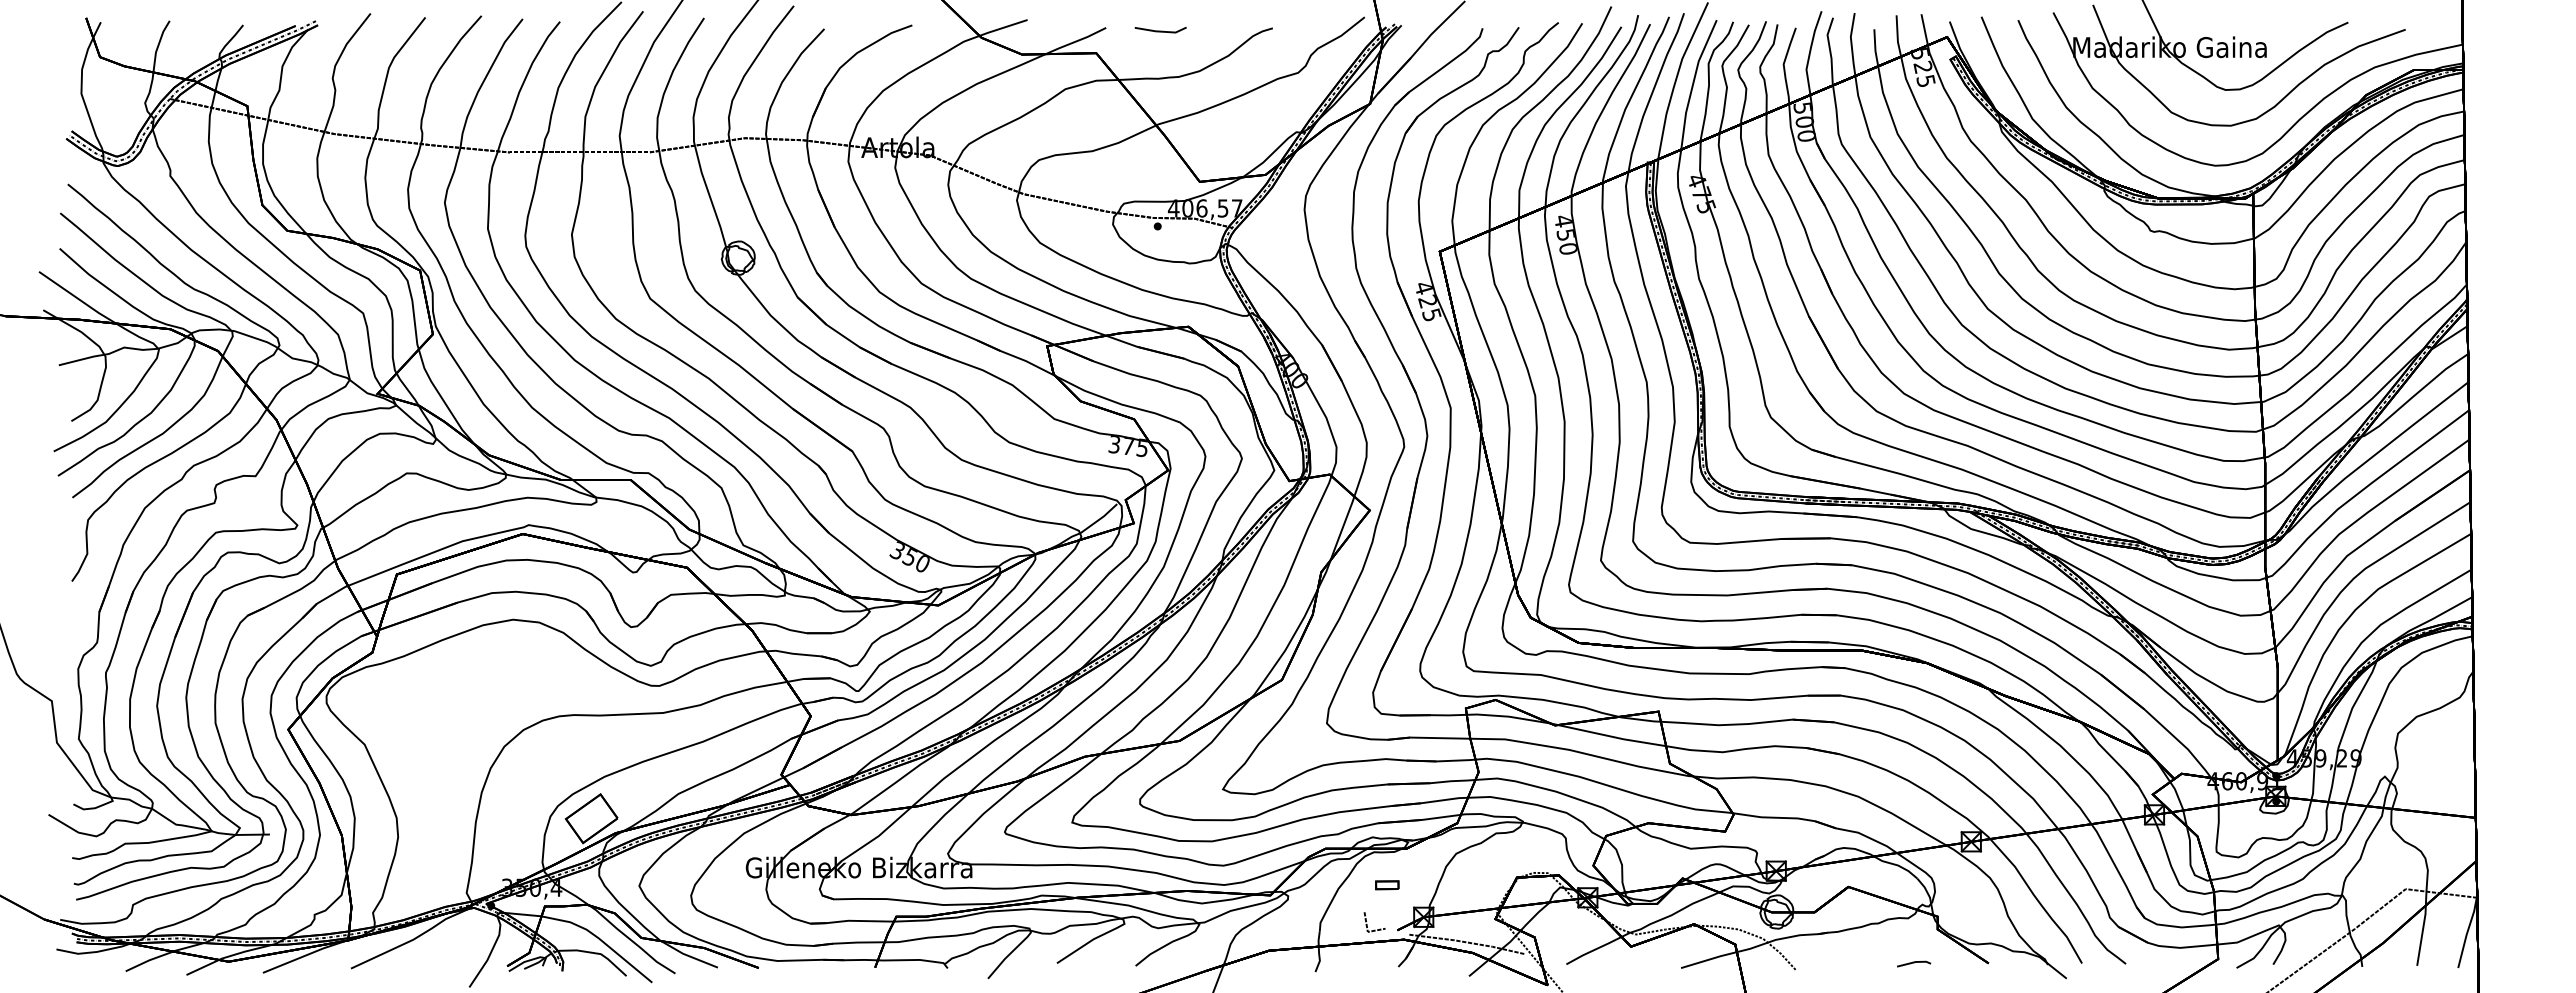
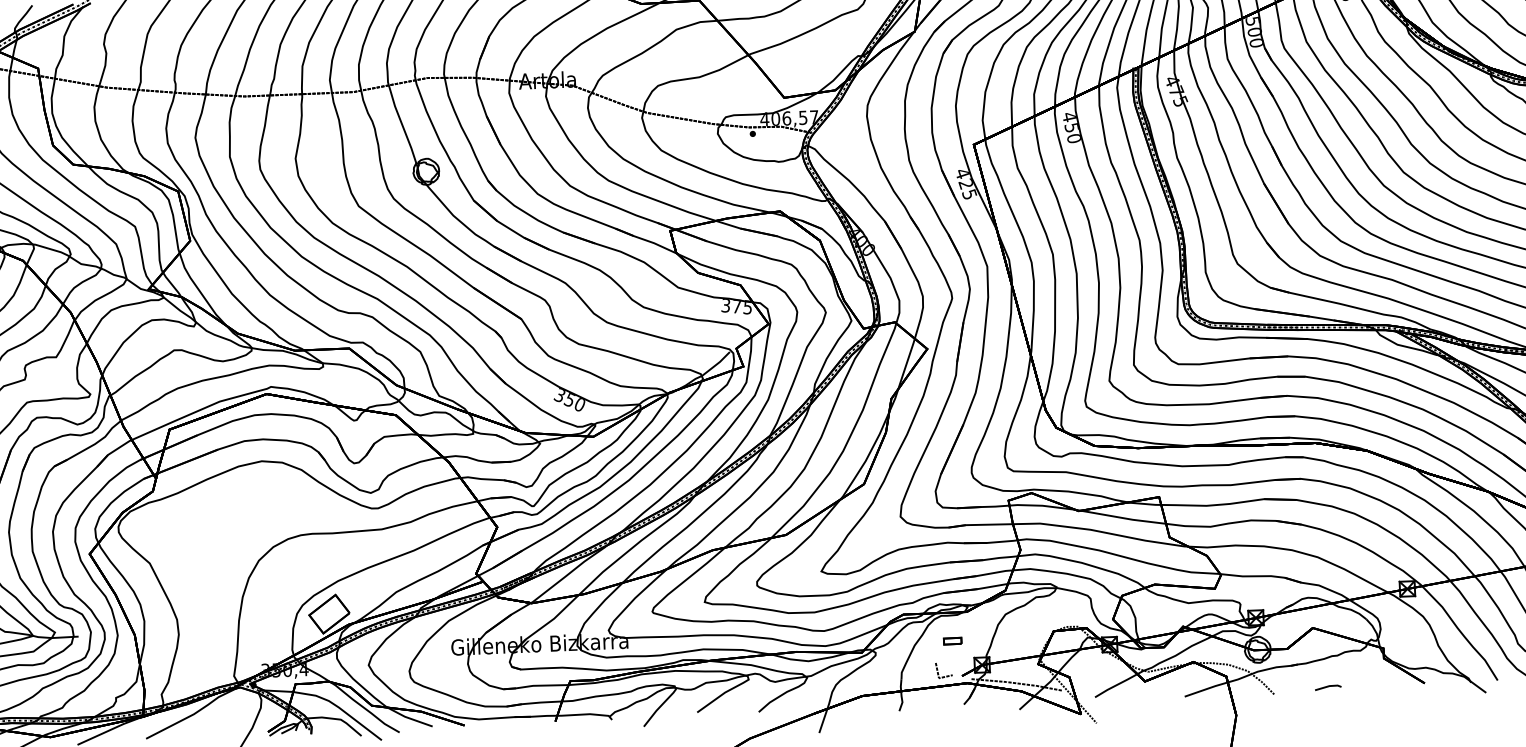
line: (1914, 963) -> (1328, 687), moved

